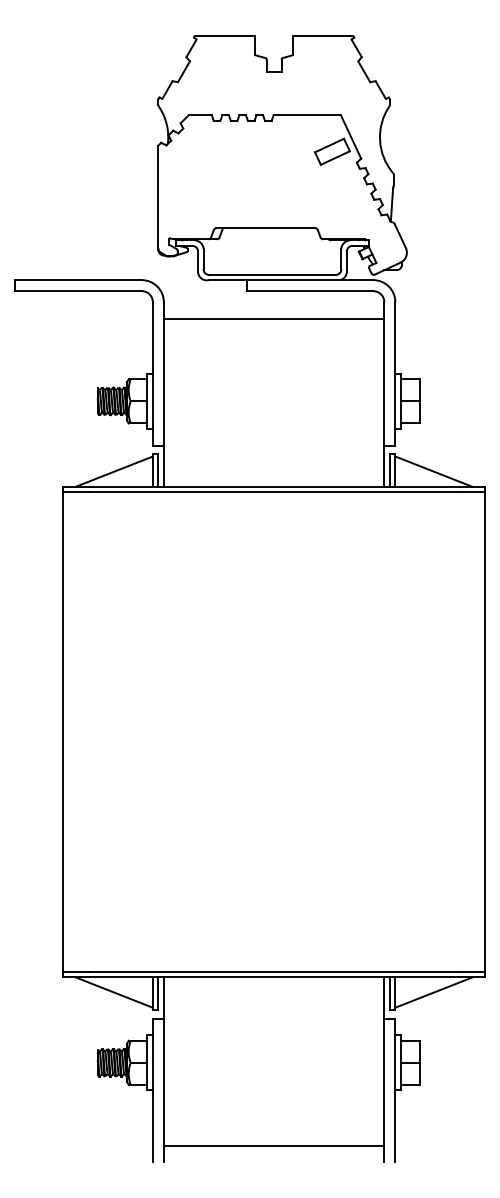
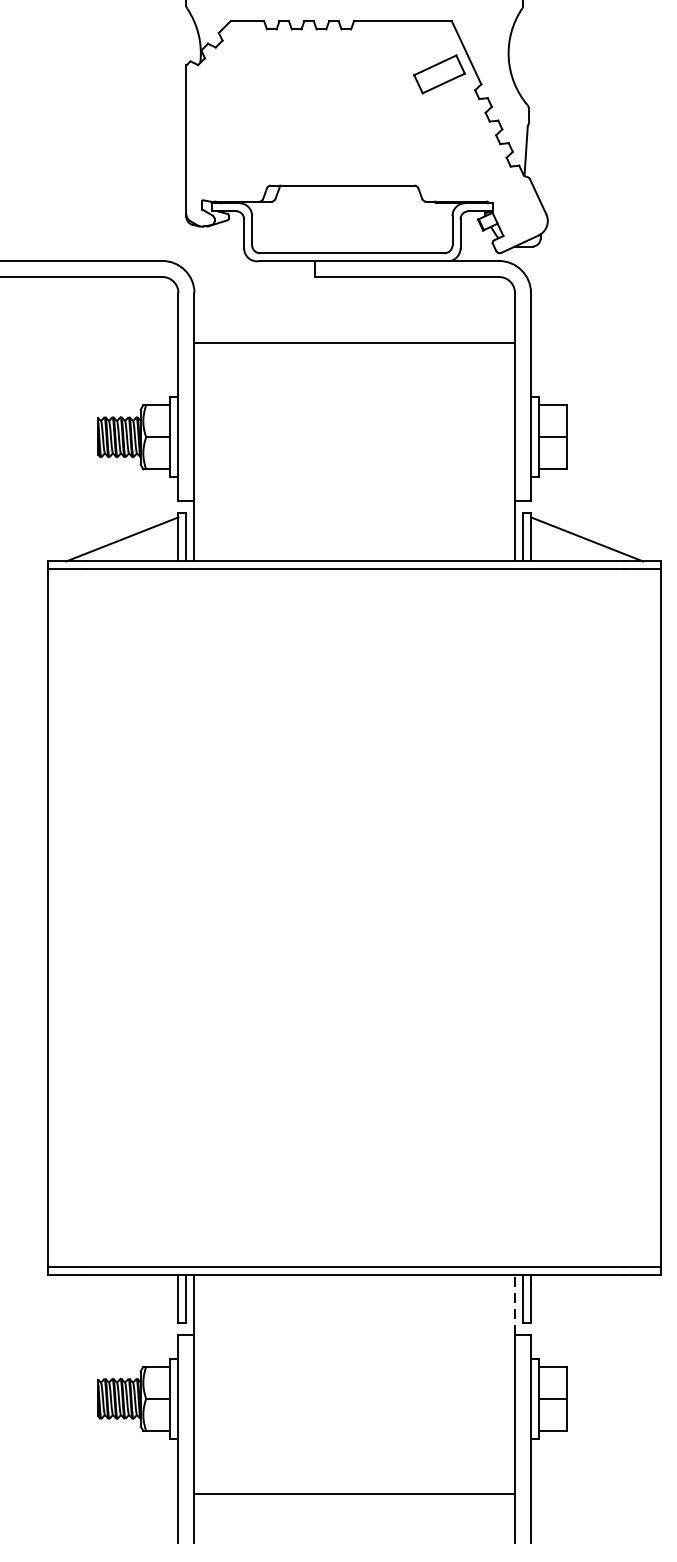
line: (273, 318) -> (353, 342), moved
line: (113, 992) -> (121, 1296), removed
line: (433, 992) -> (586, 1296), removed
line: (384, 998) -> (515, 1305), solid -> dashed
line: (273, 1145) -> (353, 1494), moved

